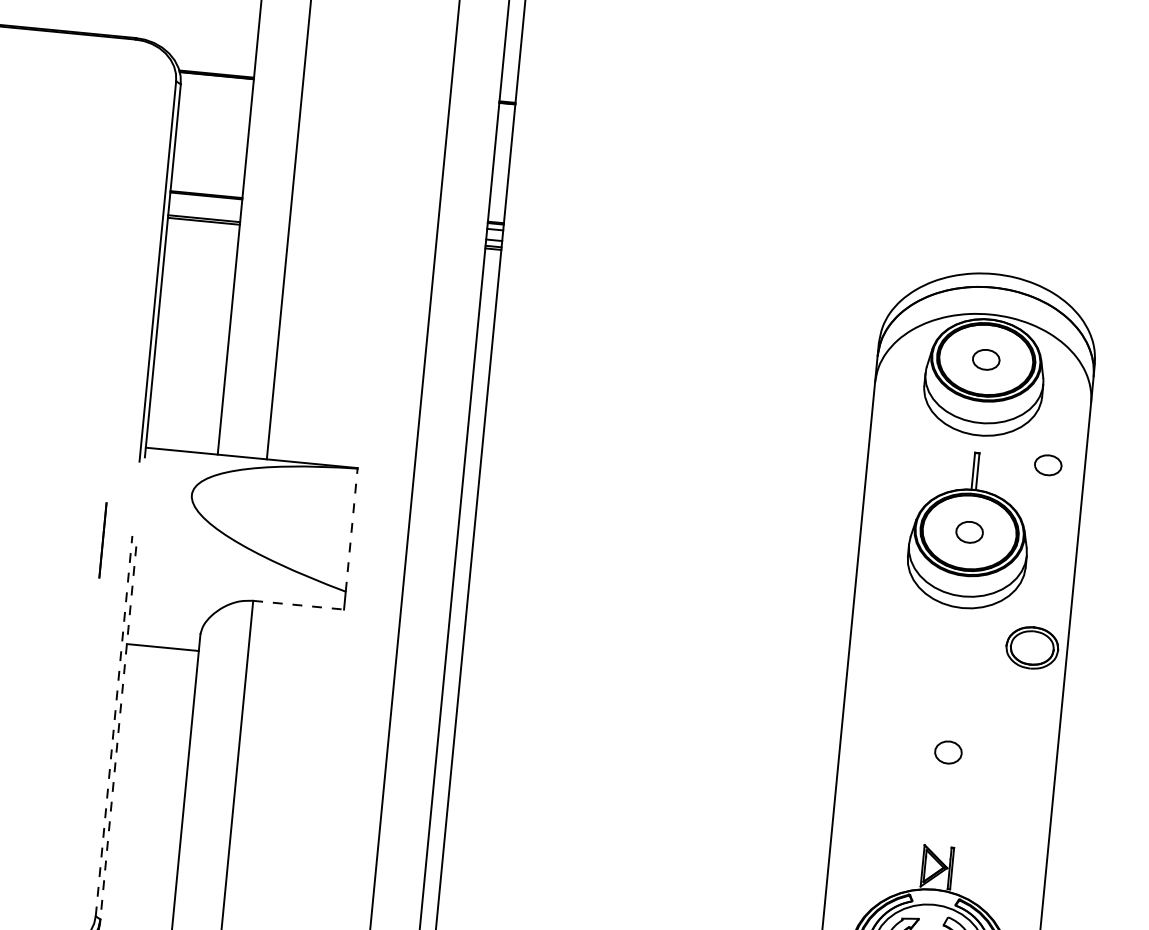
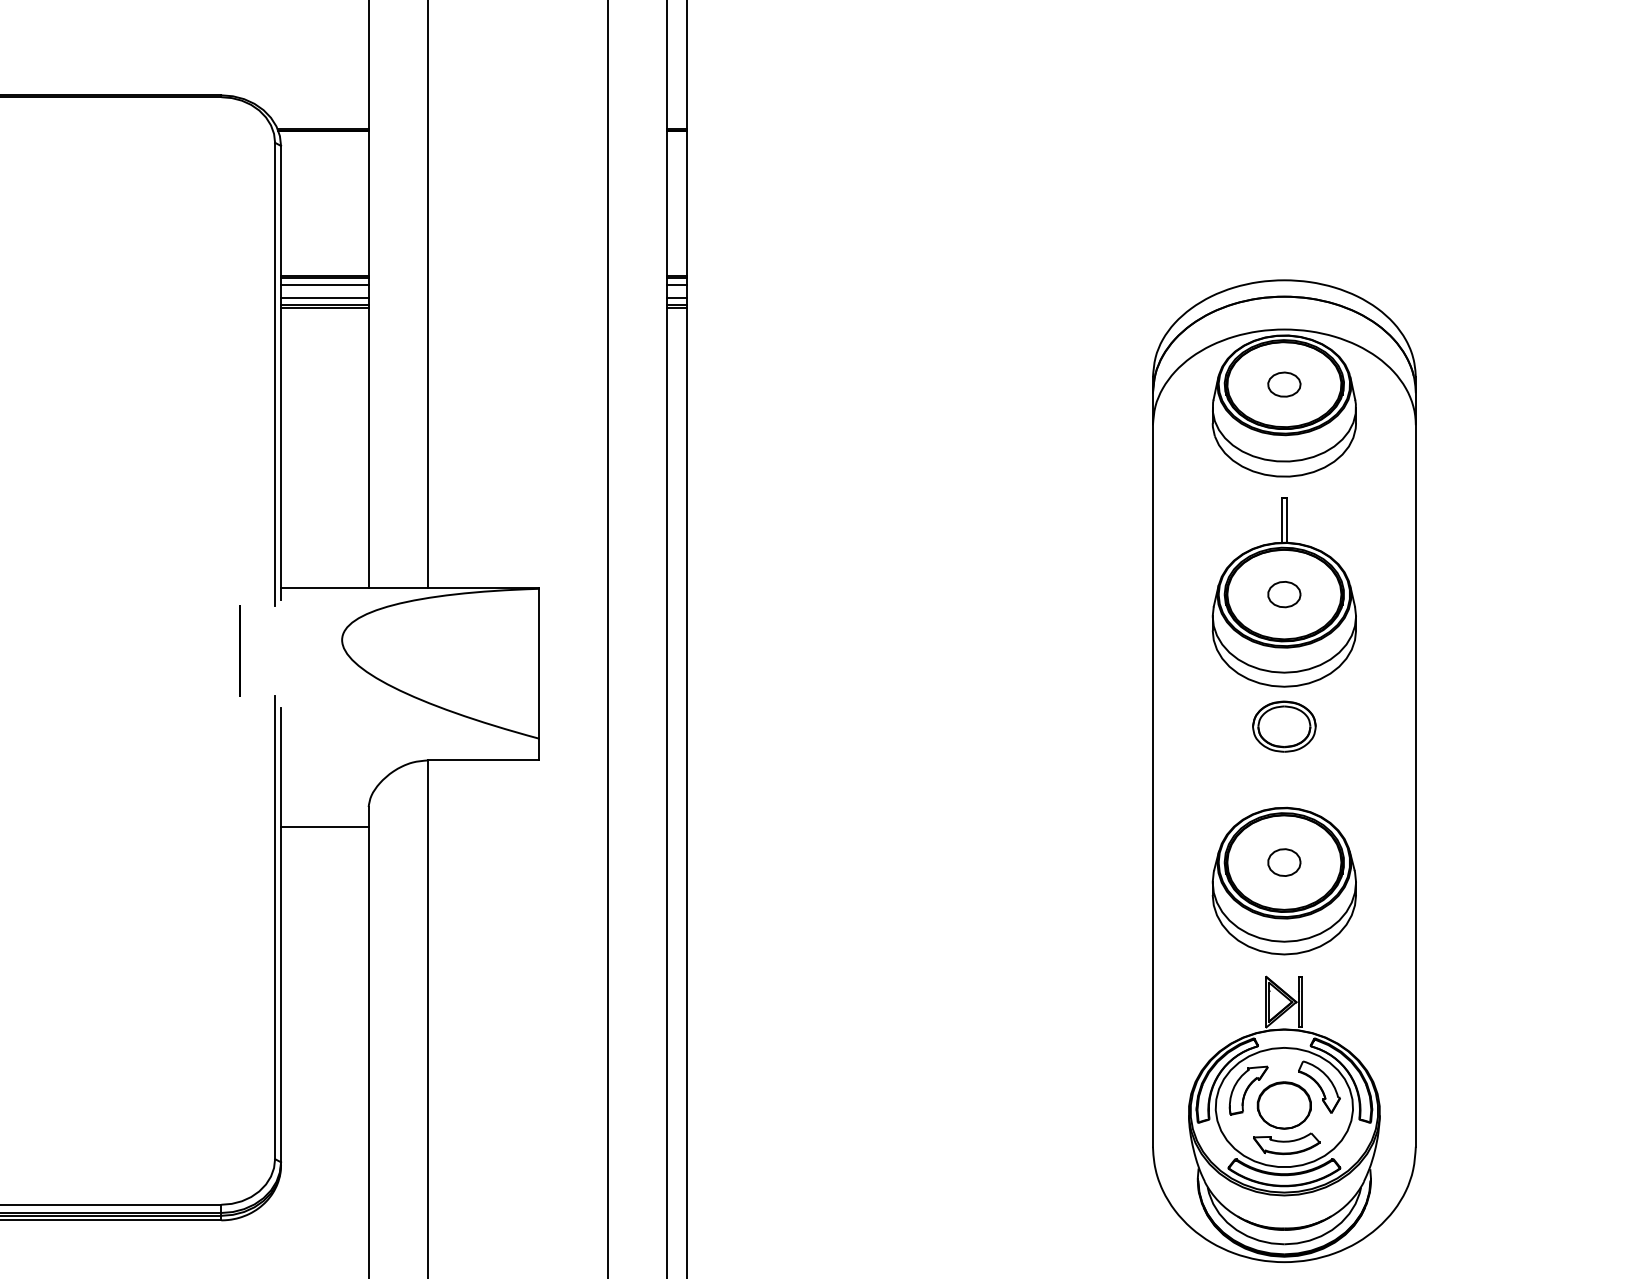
line: (205, 201) -> (324, 284), added
line: (204, 212) -> (324, 297), added
part: (1048, 465) -> (1371, 504), removed
line: (351, 529) -> (538, 663), dashed -> solid
line: (102, 539) -> (239, 650), moved
line: (299, 605) -> (484, 760), dashed -> solid
part: (1032, 647) -> (1284, 726), moved
line: (114, 726) -> (275, 927), dashed -> solid
line: (118, 733) -> (281, 935), dashed -> solid
part: (946, 767) -> (1283, 880), added

